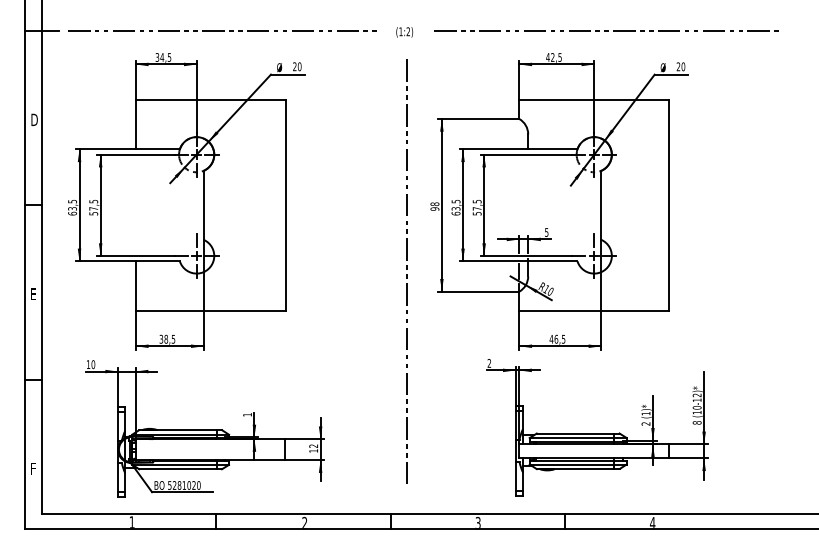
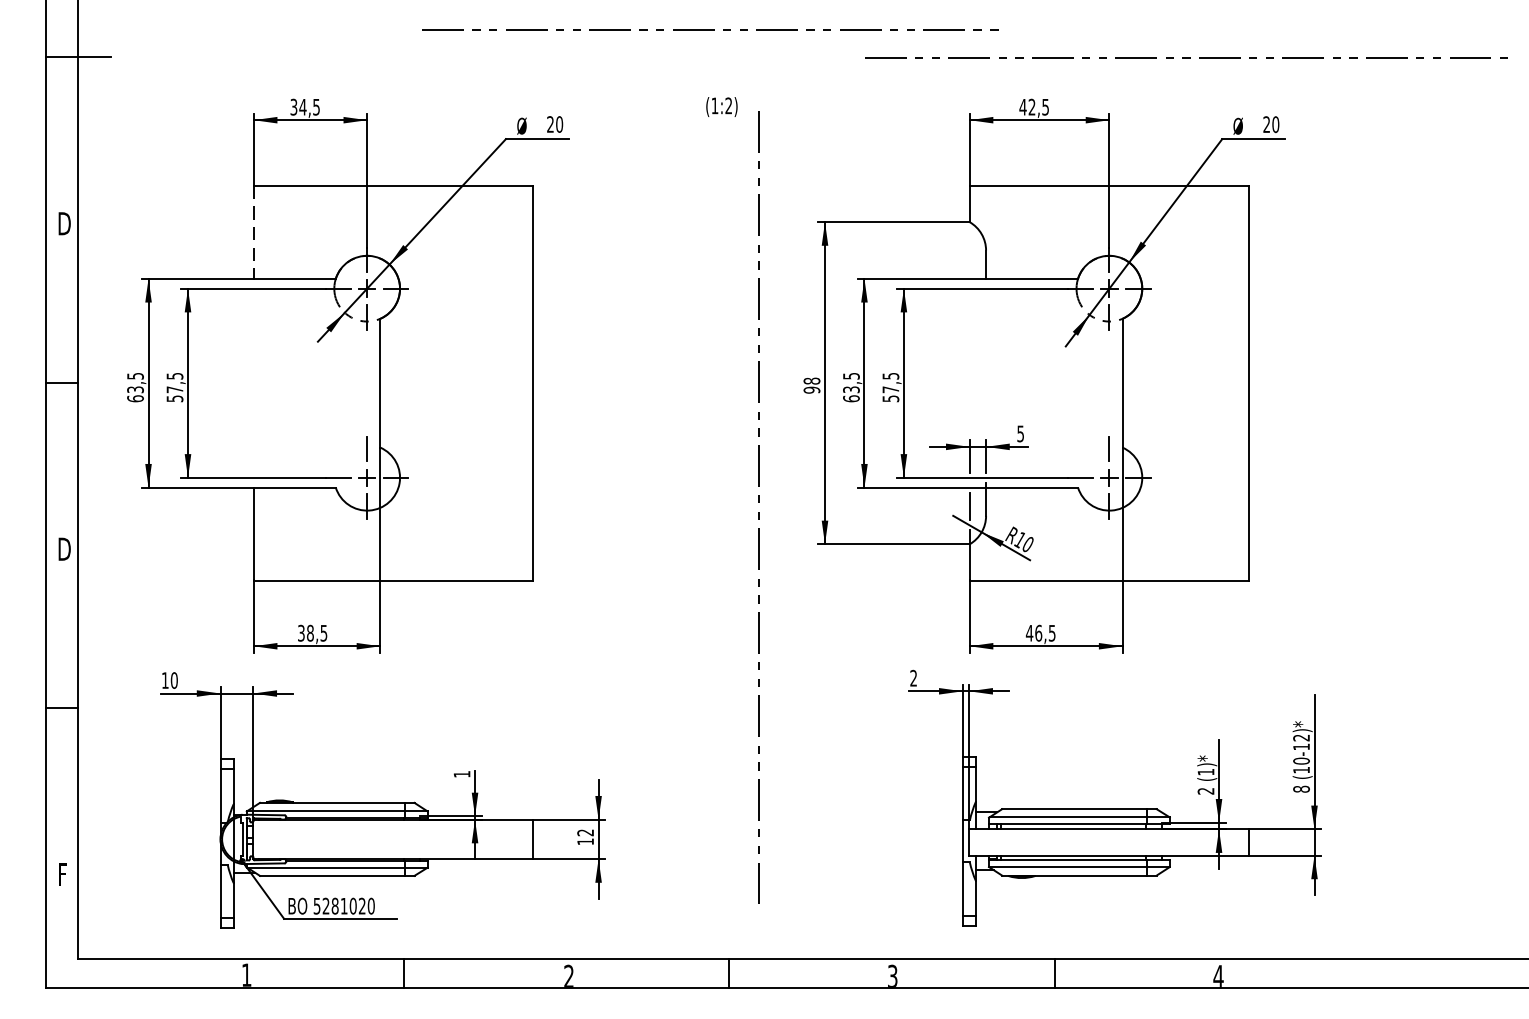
line: (222, 30) -> (710, 28), moved
line: (606, 30) -> (1186, 56), moved
text: (404, 32) -> (721, 107), moved
line: (135, 124) -> (252, 232), solid -> dashed
text: (34, 294) -> (64, 549), E -> D

